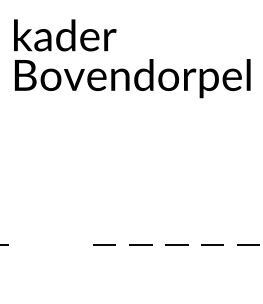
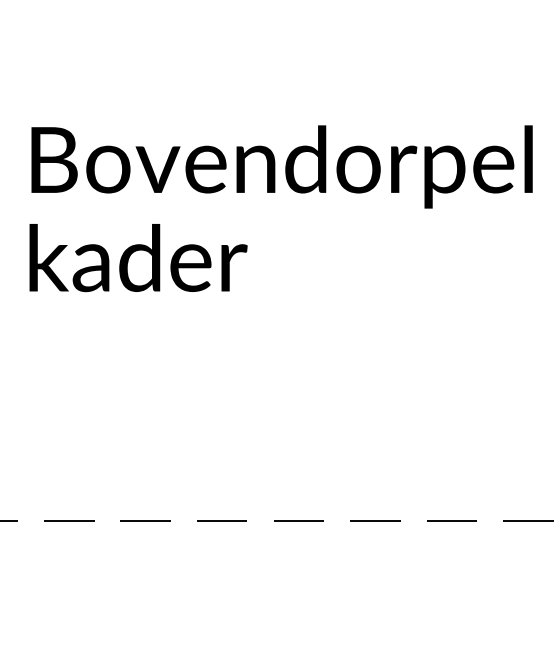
text: (65, 35) -> (139, 258), moved
line: (32, 244) -> (68, 519), added
line: (68, 244) -> (145, 519), added

